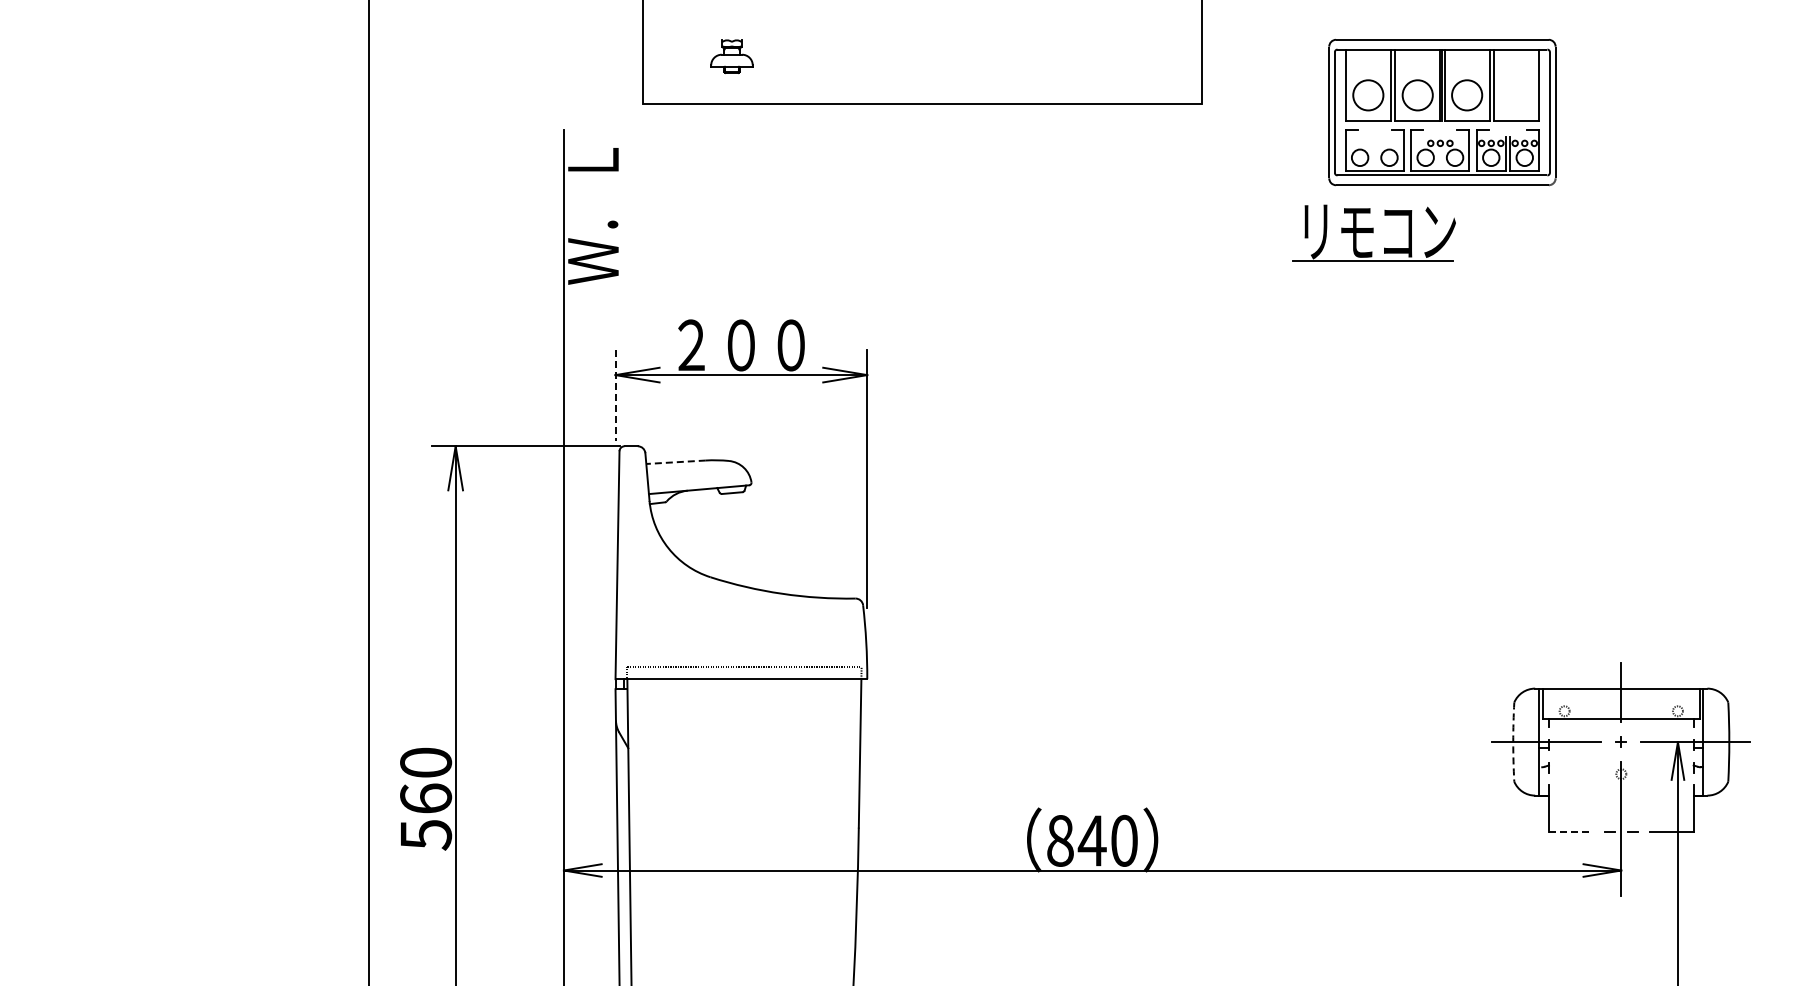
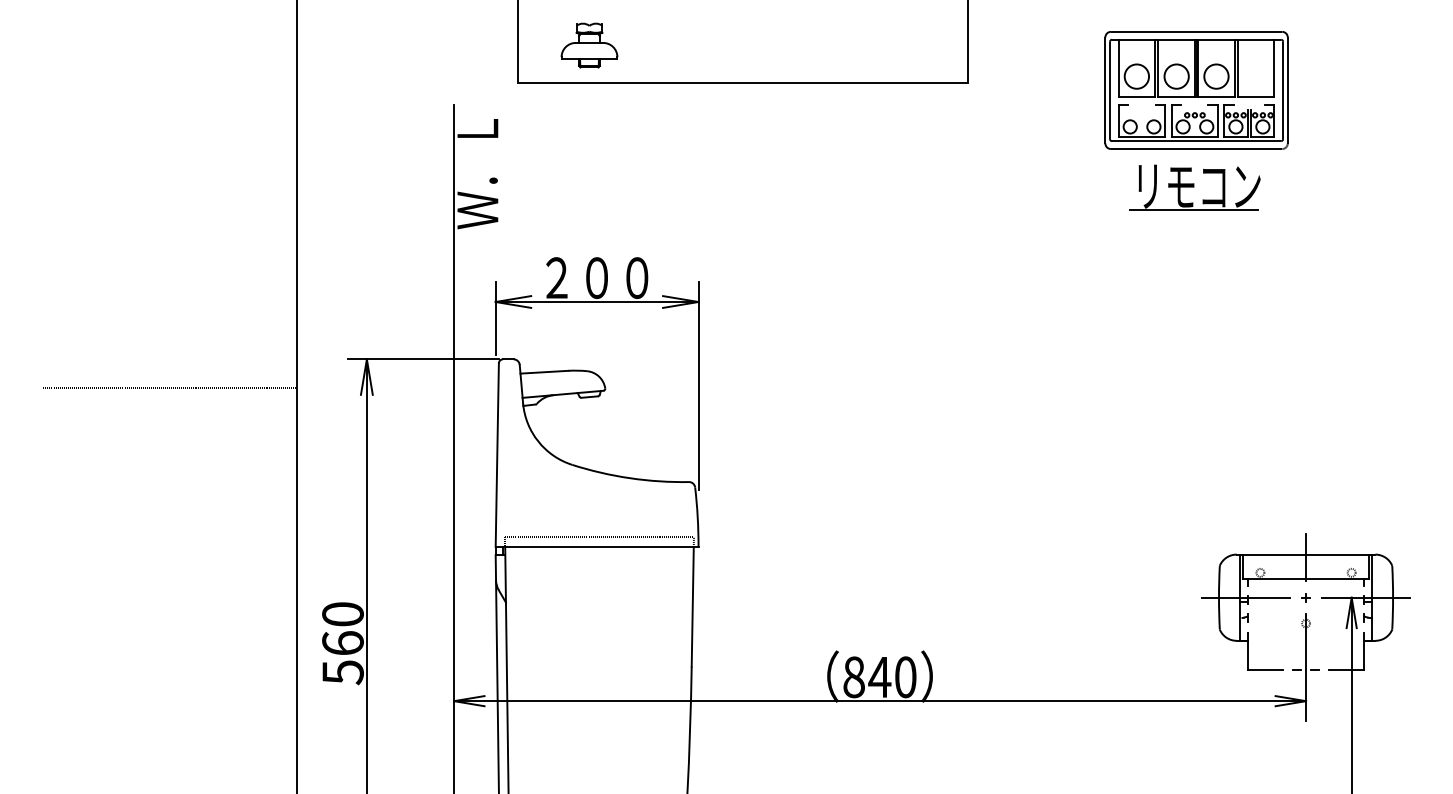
part: (731, 56) -> (589, 45), size x1.67
part: (1442, 112) -> (1196, 90), moved
part: (1373, 232) -> (1194, 187), moved
line: (615, 395) -> (495, 318), dashed -> solid
line: (676, 462) -> (544, 372), dashed -> solid
line: (211, 481) -> (170, 387), added
arc: (1513, 742) -> (1219, 598), dashed -> solid
line: (1570, 832) -> (1265, 670), dashed -> solid

